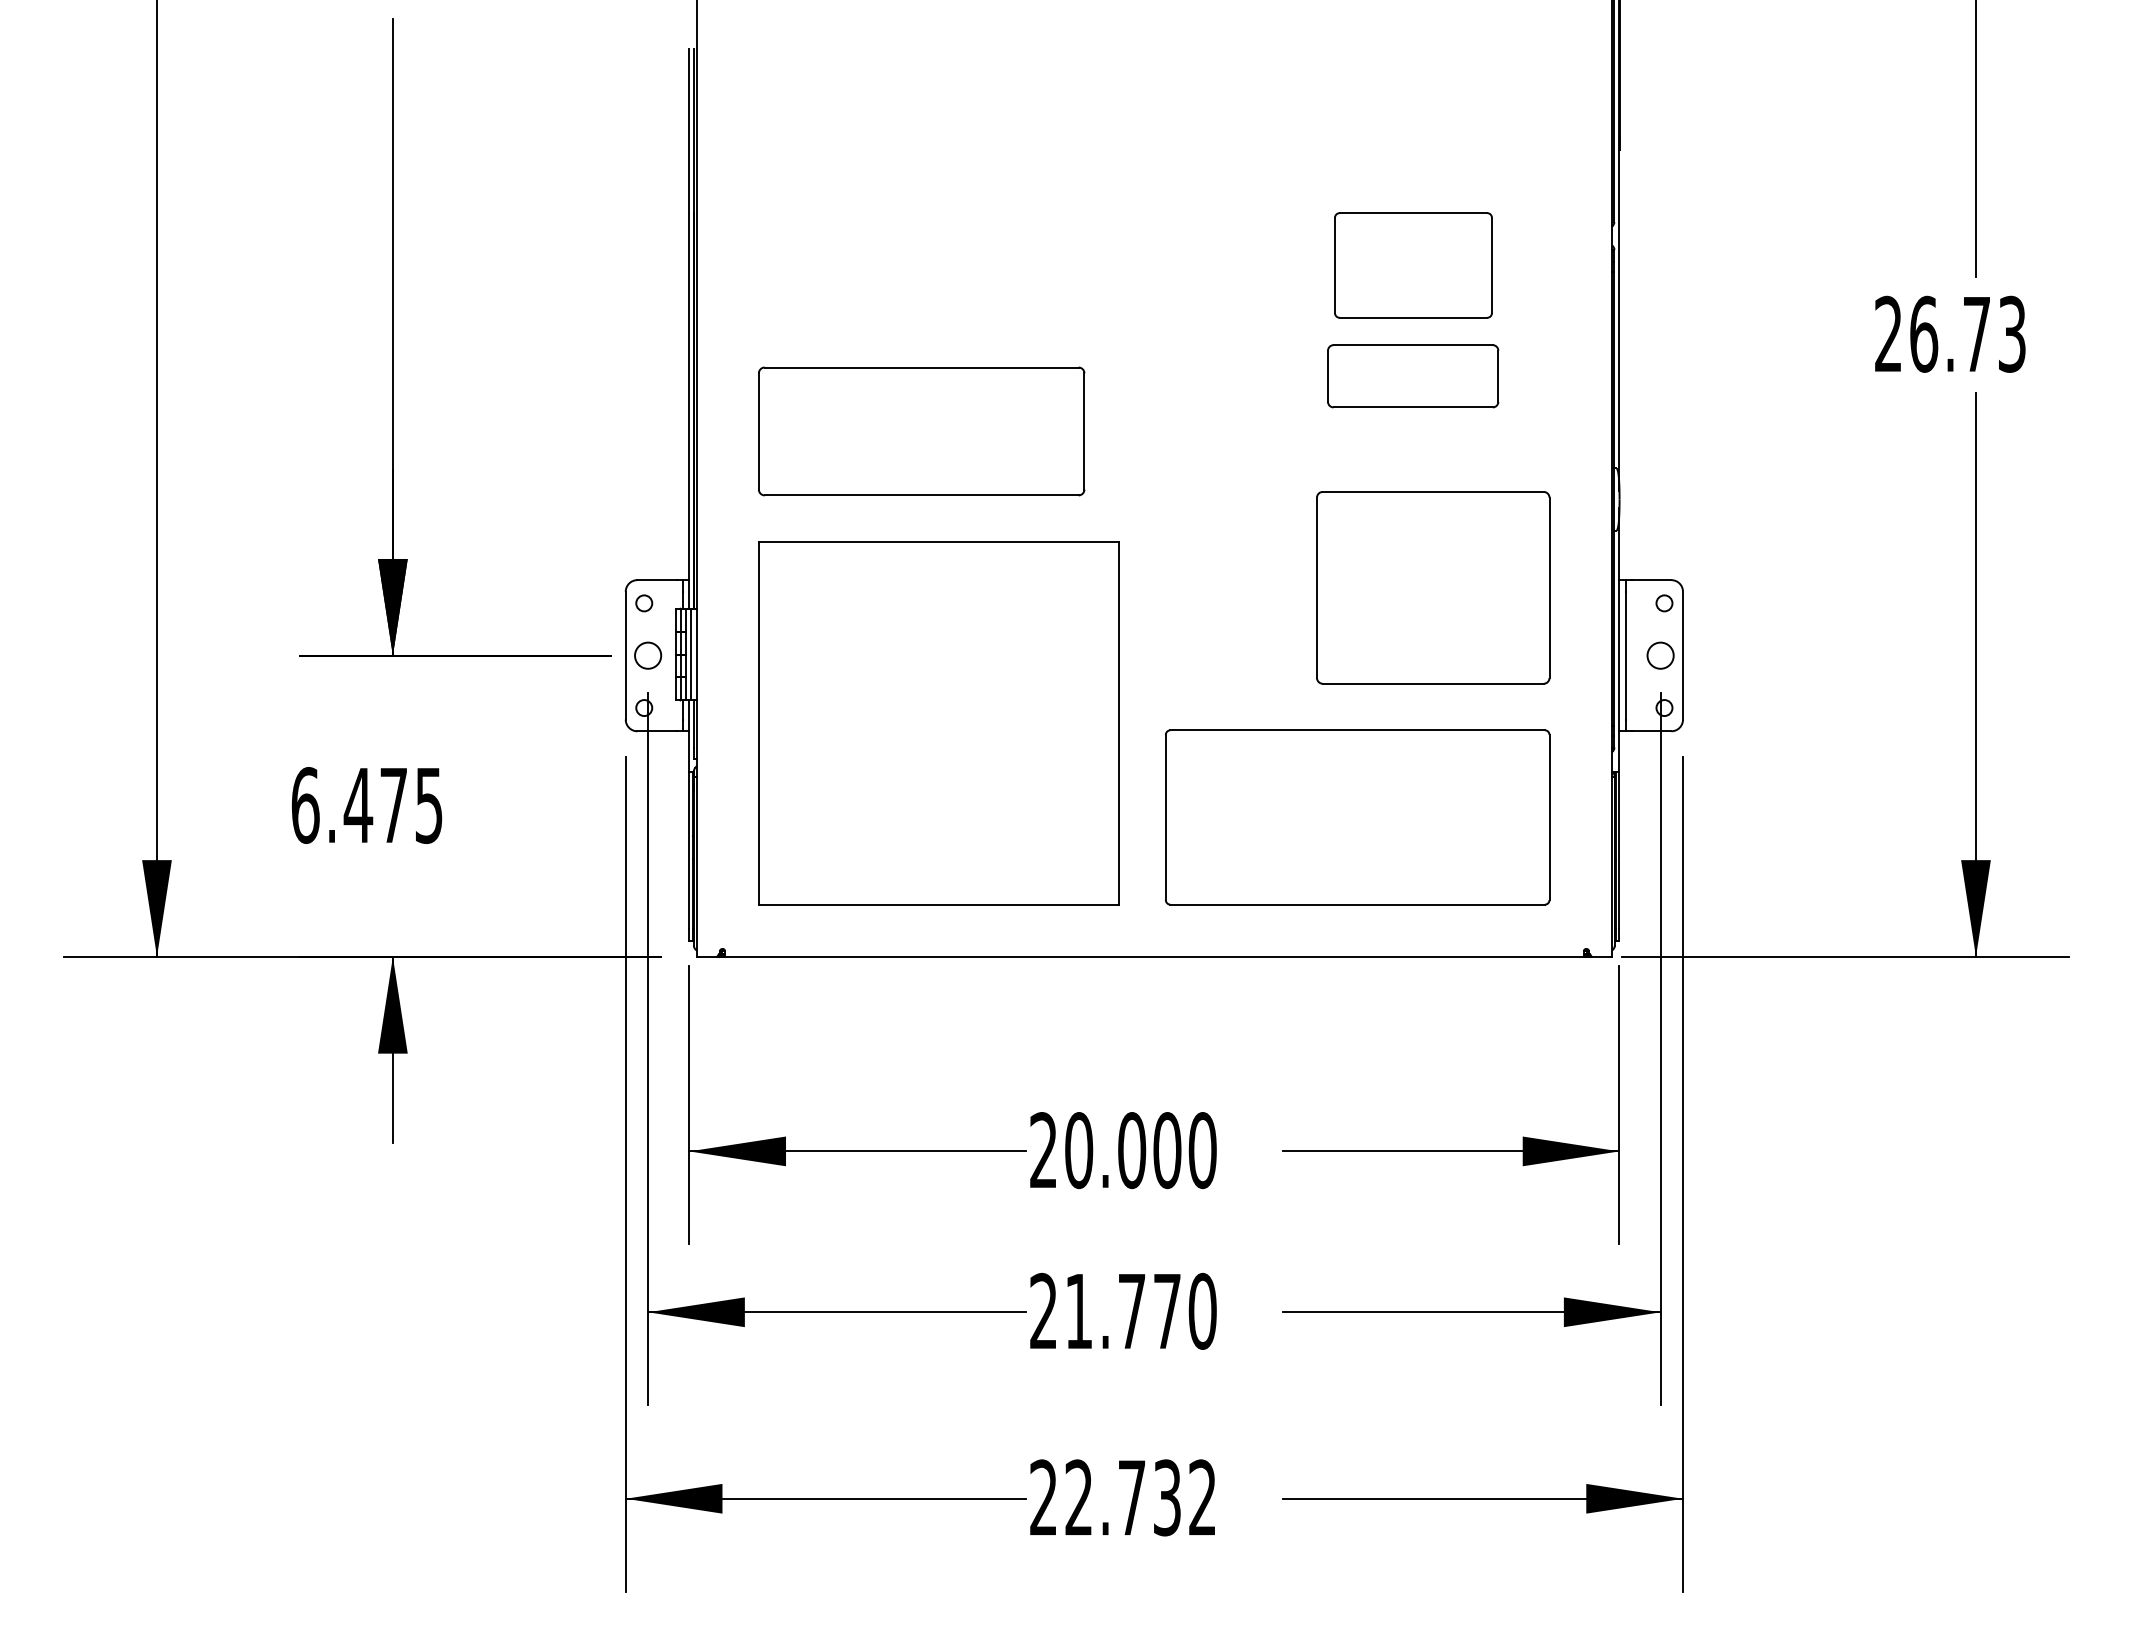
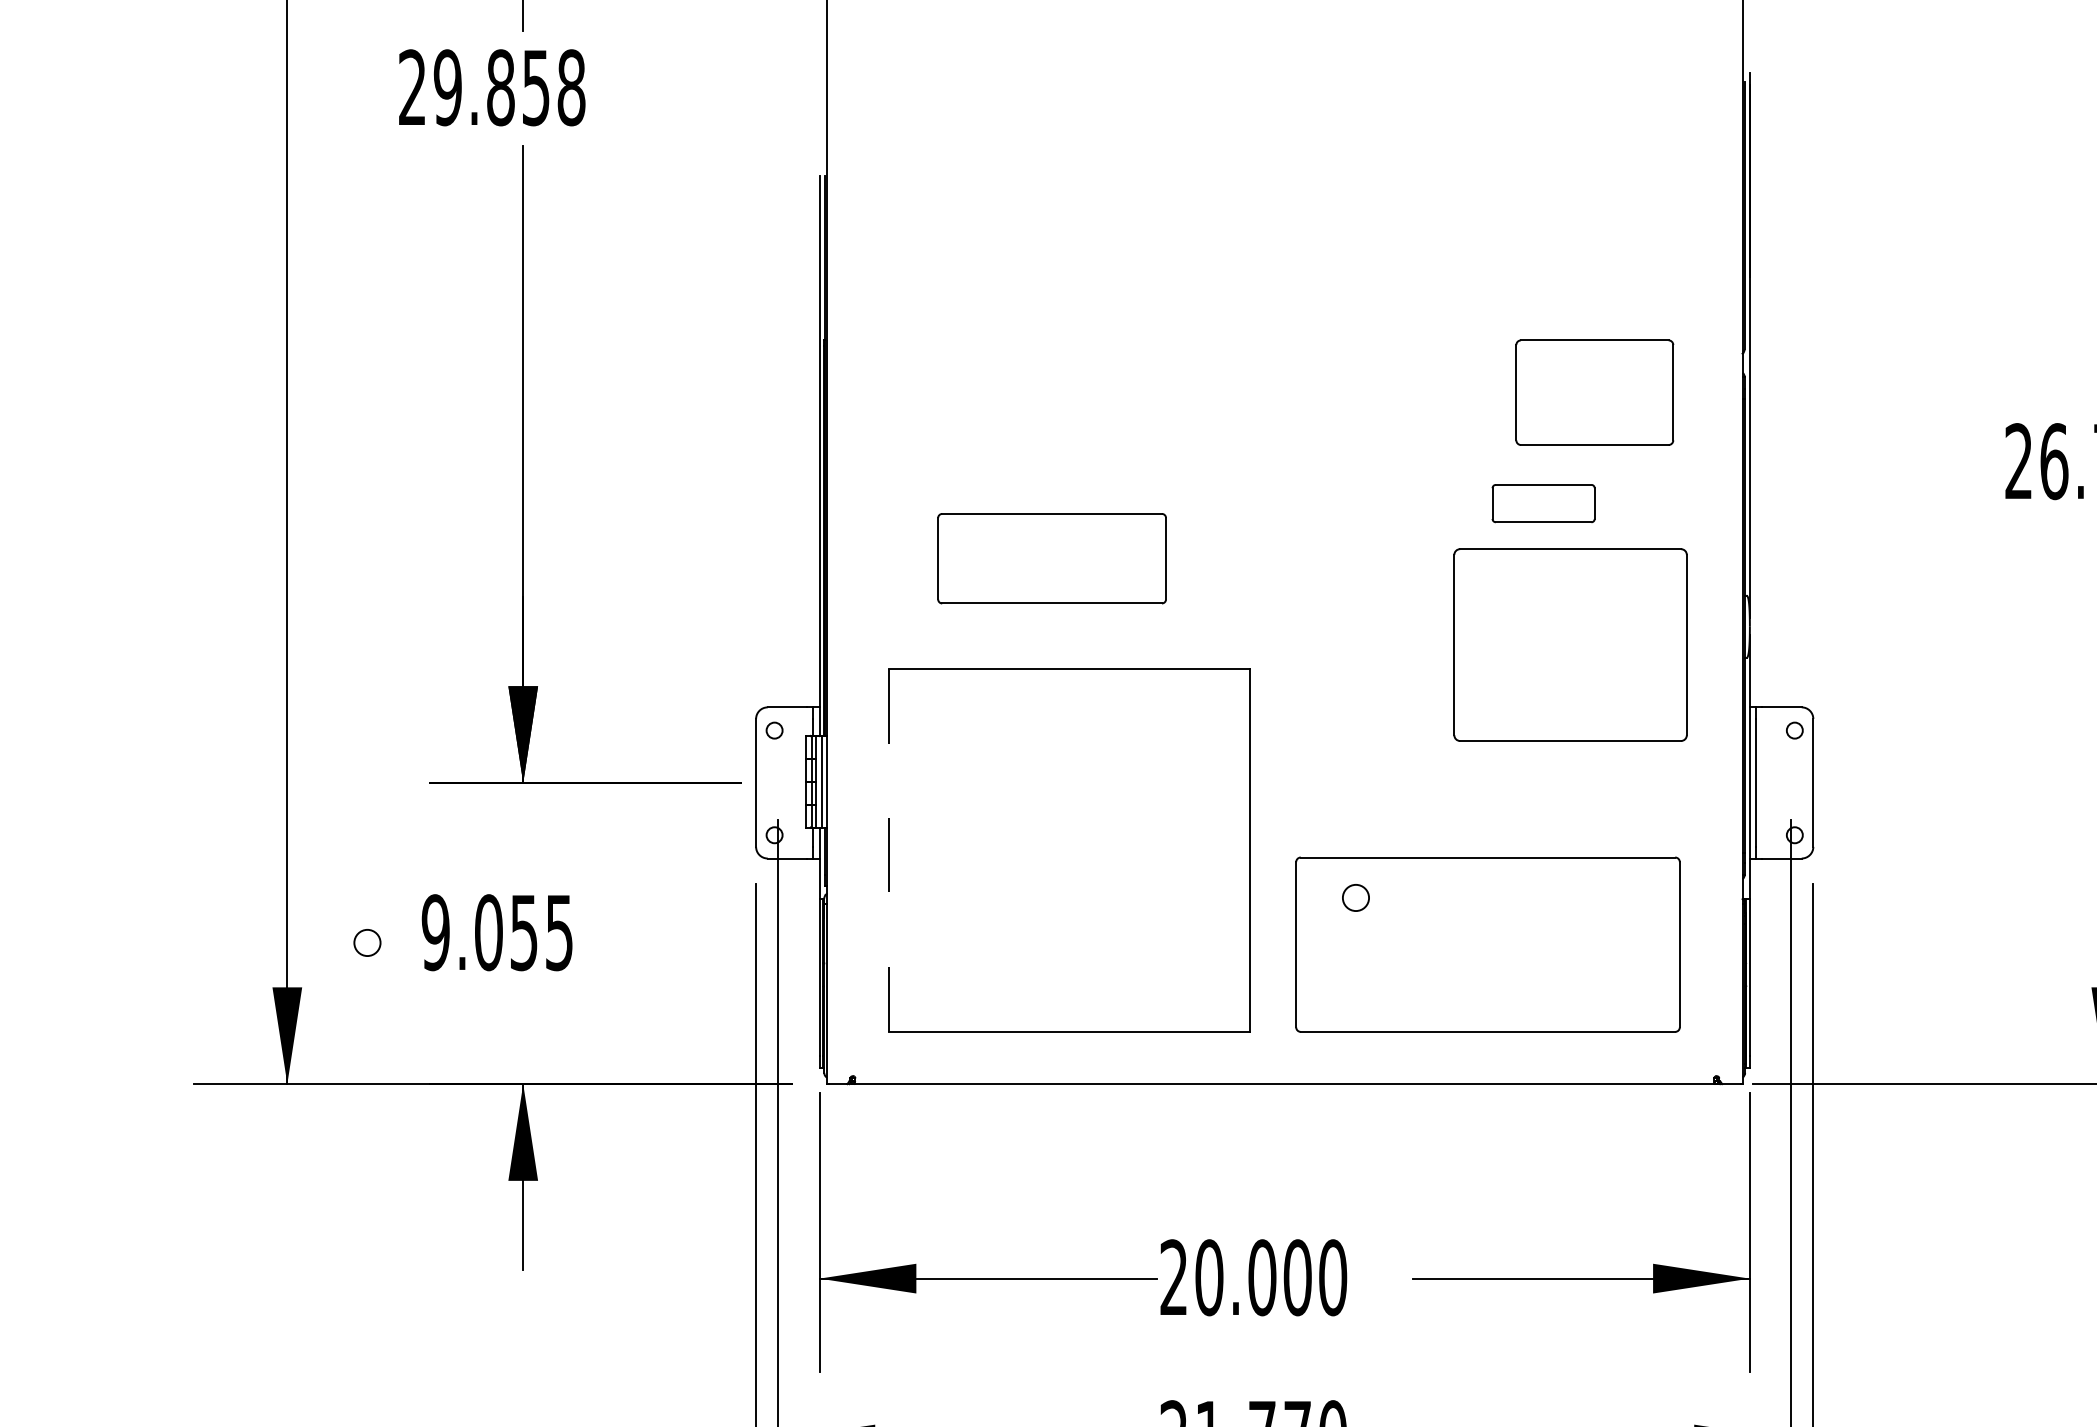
part: (1413, 265) -> (1594, 392), moved
part: (1413, 376) -> (1543, 503), size x0.6
part: (921, 431) -> (1051, 558), size x0.7
part: (1433, 587) -> (1570, 644), moved
circle: (648, 655) -> (367, 942), moved
circle: (1660, 655) -> (1355, 897), moved
line: (758, 723) -> (888, 850), solid -> dashed
text: (348, 805) -> (478, 932), 6.475 -> 9.055

